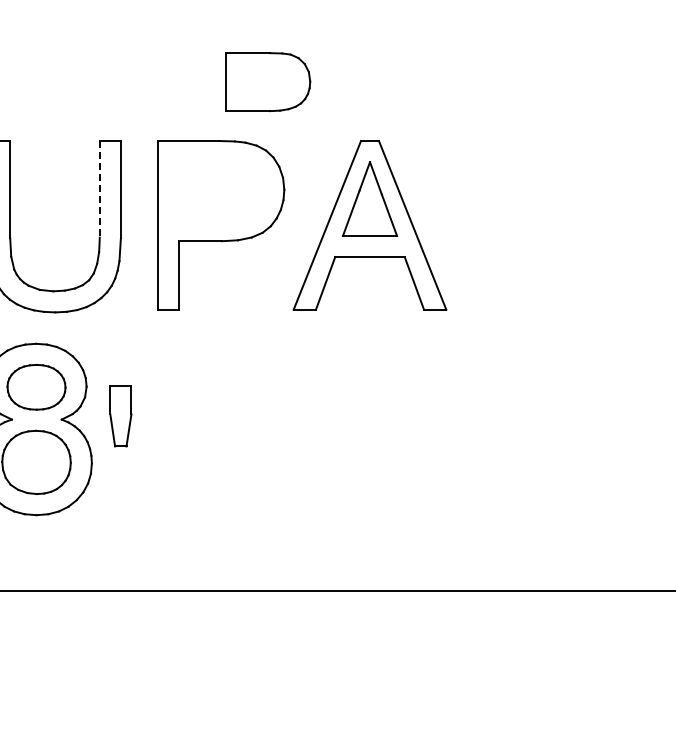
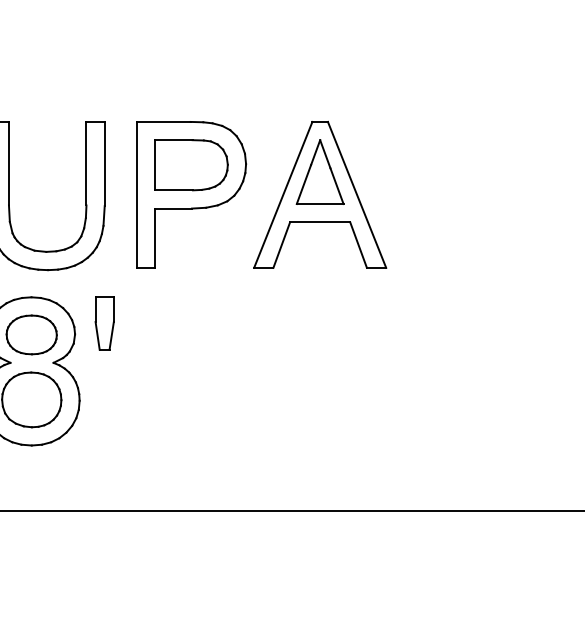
part: (268, 81) -> (191, 164), moved
line: (99, 189) -> (86, 163), dashed -> solid
part: (120, 416) -> (104, 323), moved

